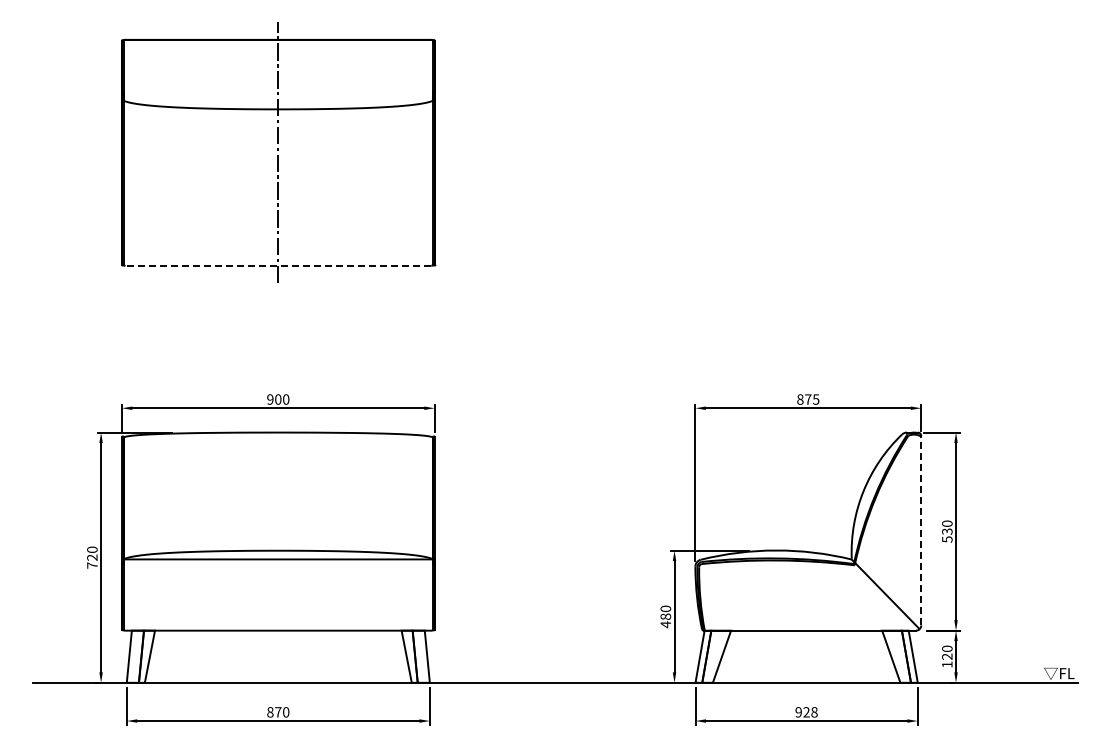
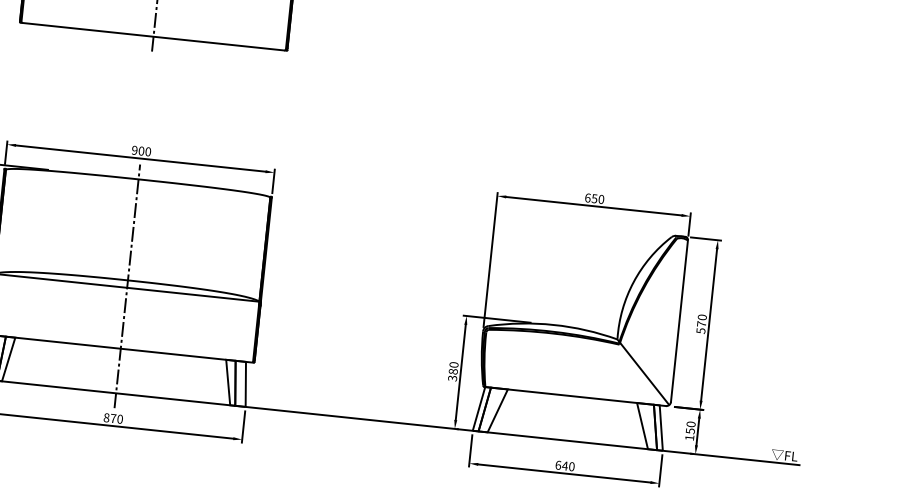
line: (278, 265) -> (153, 36), dashed -> solid
text: (808, 399) -> (594, 198), 875 -> 650
line: (921, 530) -> (679, 320), dashed -> solid
text: (947, 531) -> (701, 324), 530 -> 570
line: (278, 557) -> (127, 286), added
text: (665, 624) -> (452, 378), 480 -> 380
text: (947, 656) -> (690, 430), 120 -> 150
text: (806, 712) -> (565, 466), 928 -> 640

